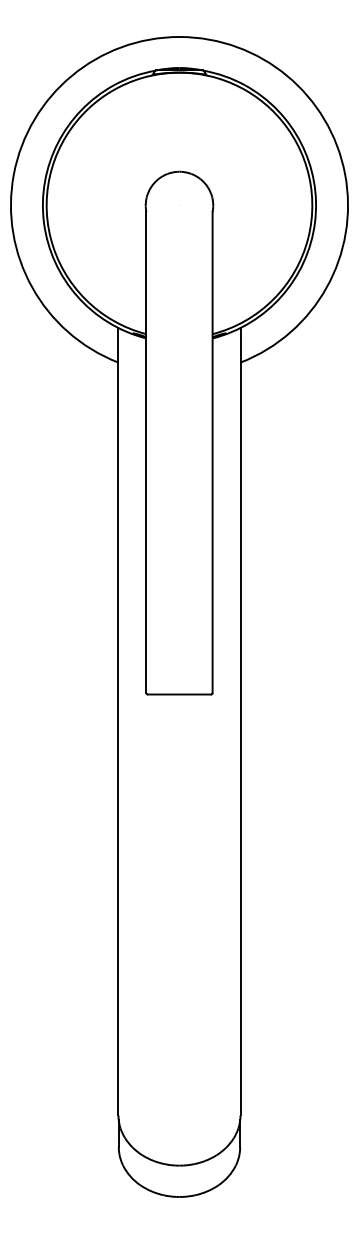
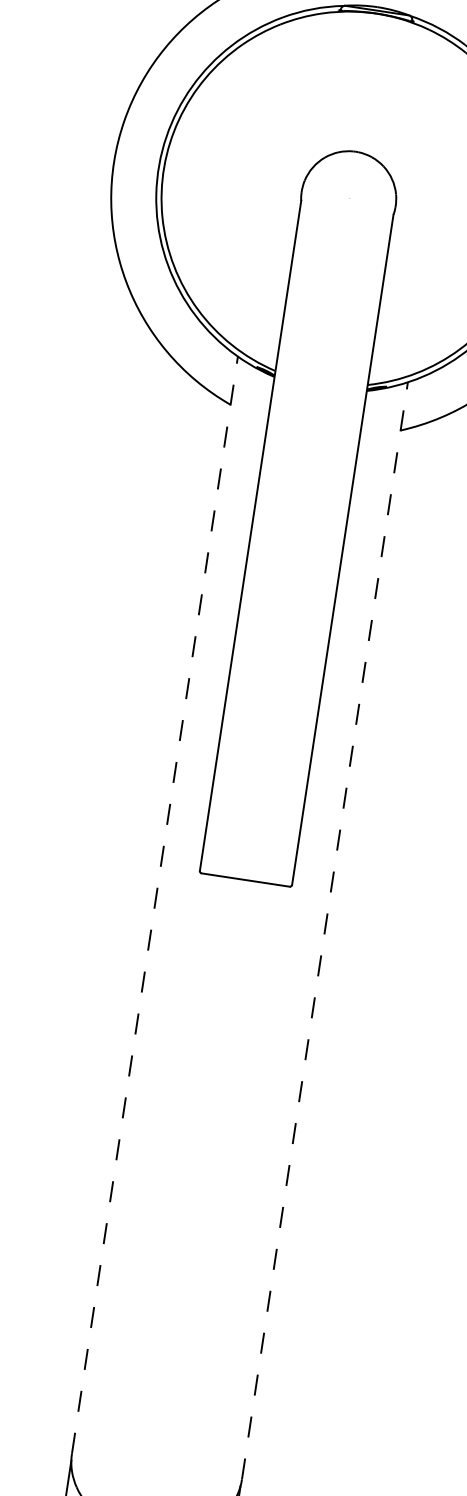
line: (118, 721) -> (155, 904), solid -> dashed
line: (240, 721) -> (324, 930), solid -> dashed

